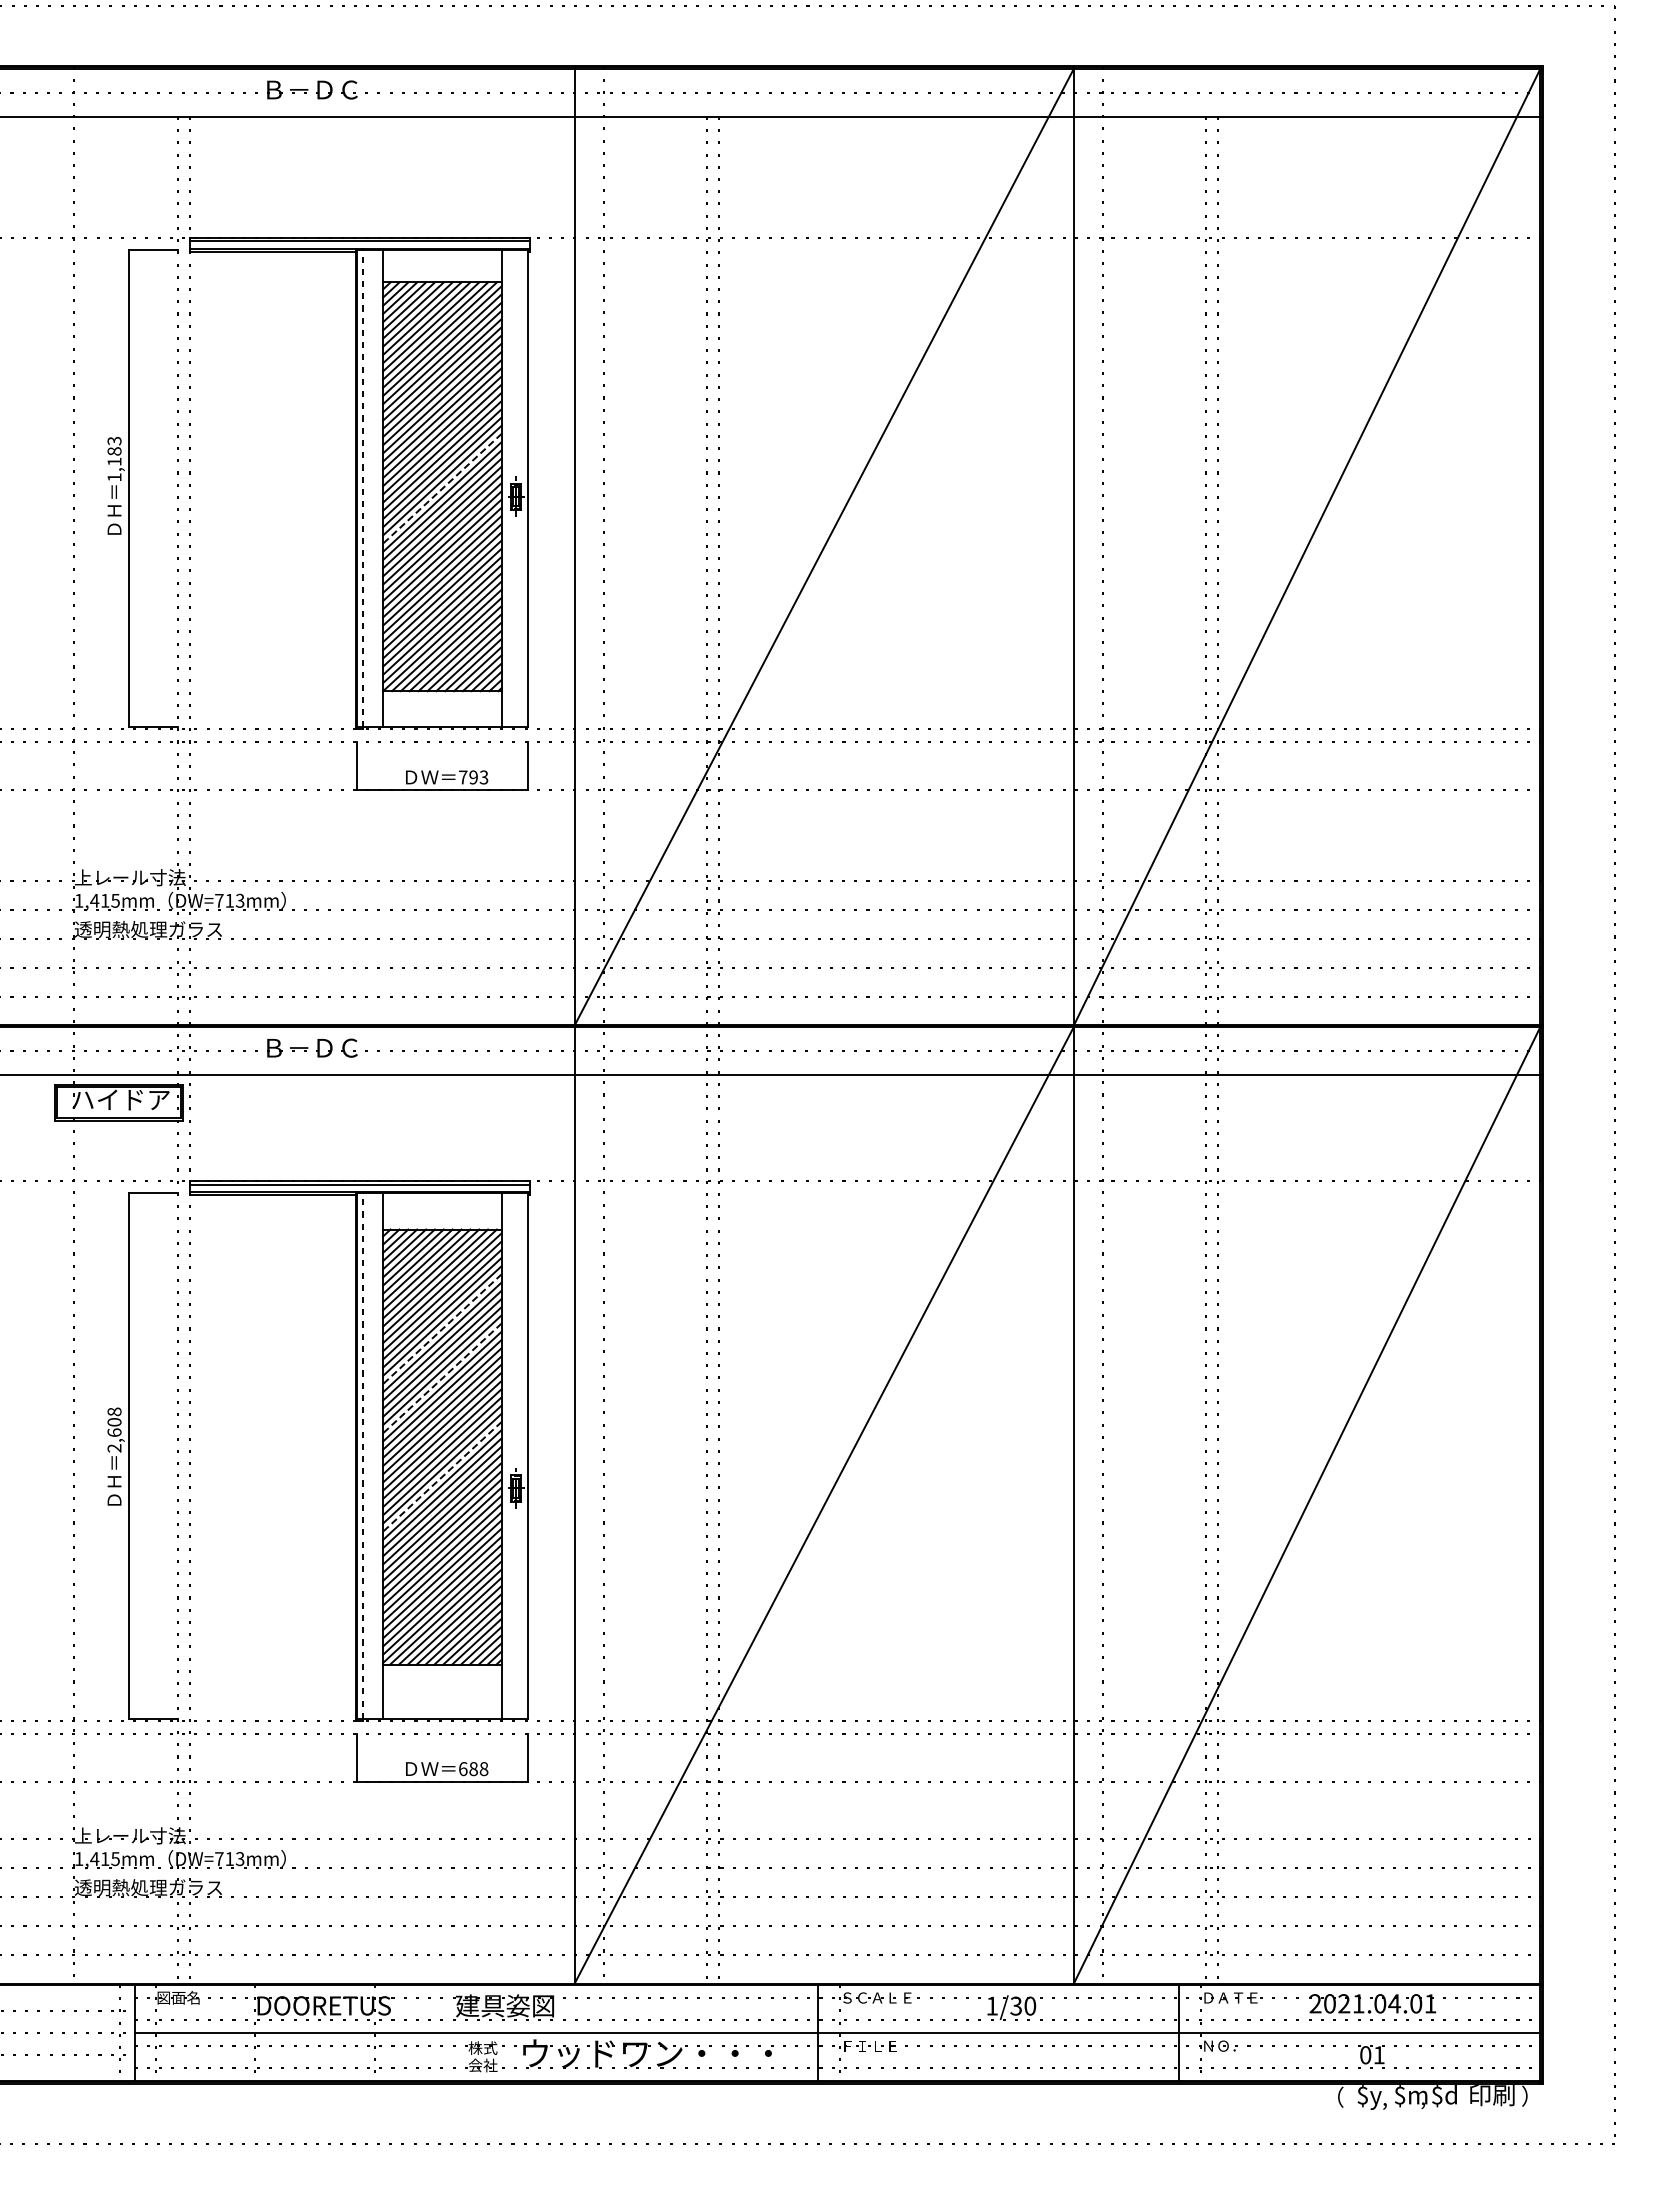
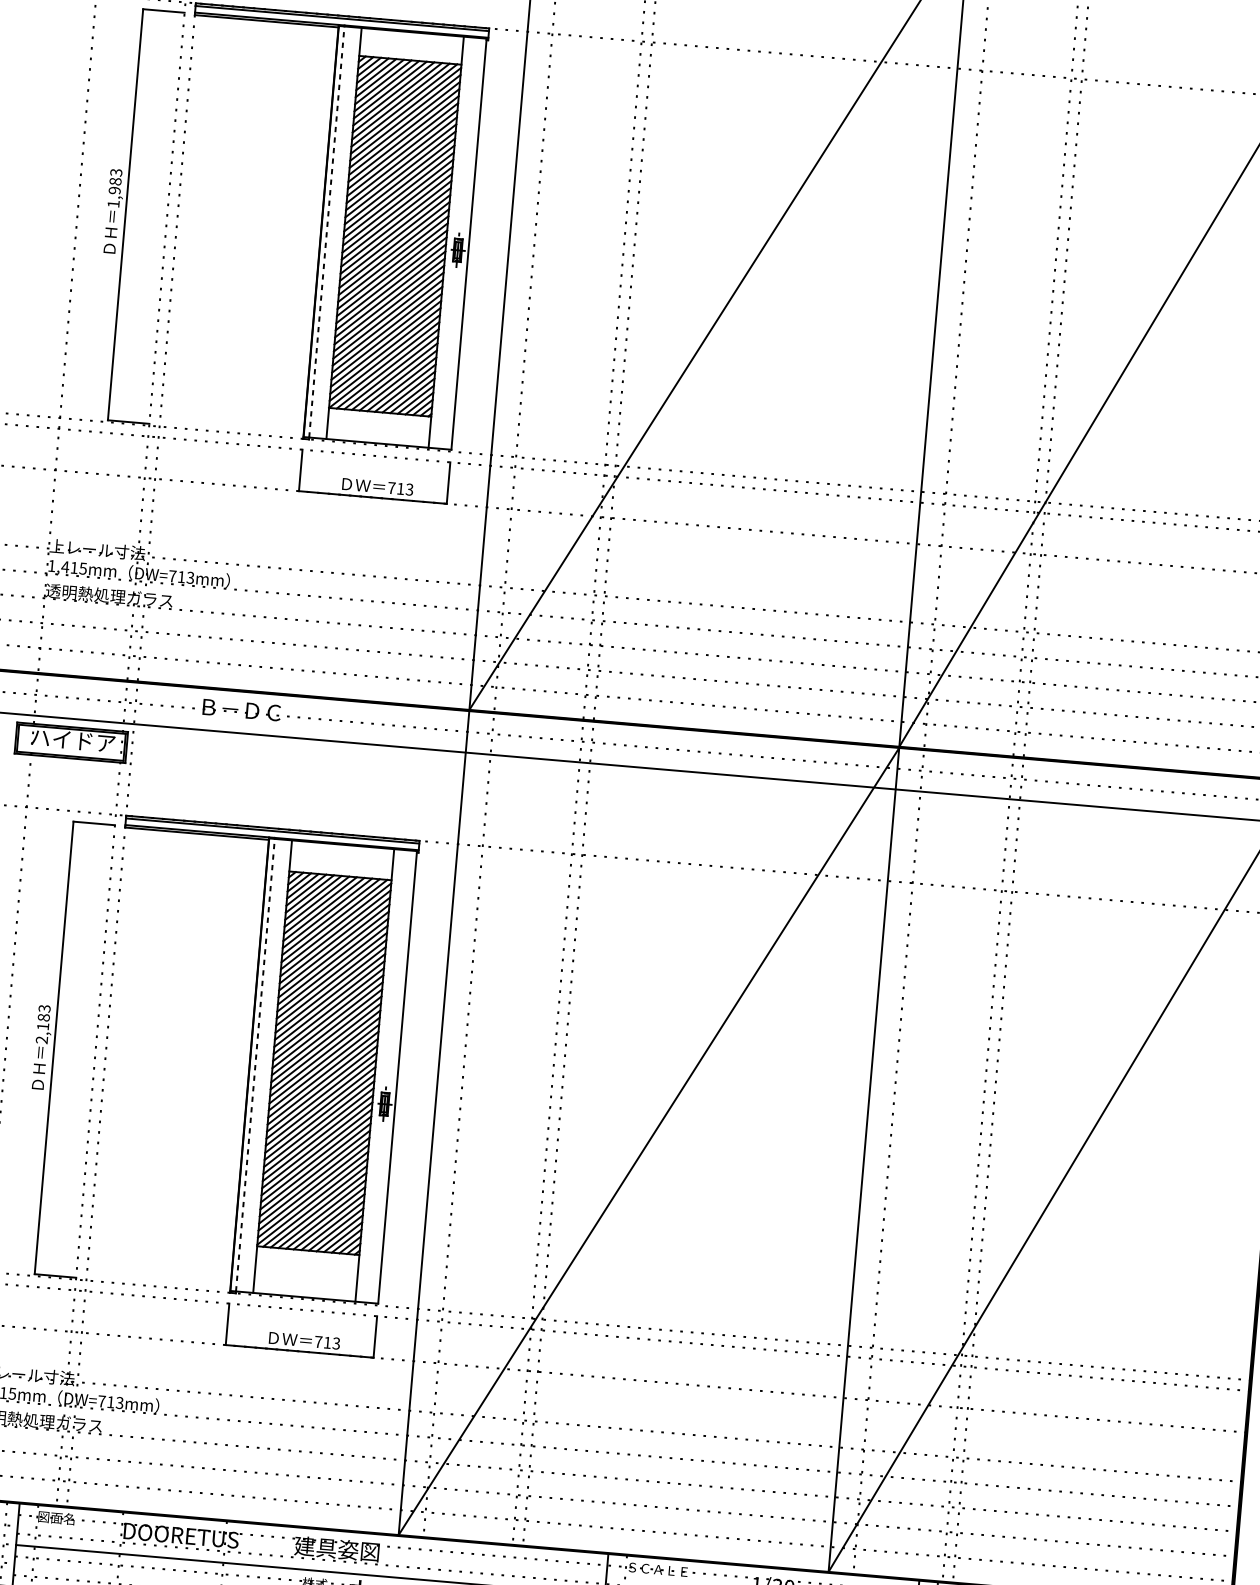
text: (114, 461) -> (114, 190), 1,183 -> 1,983
line: (442, 488) -> (395, 237), dashed -> solid
text: (473, 777) -> (400, 488), 793 -> 713
line: (442, 1329) -> (333, 961), dashed -> solid
line: (442, 1378) -> (329, 1004), dashed -> solid
text: (114, 1421) -> (43, 1016), 2,608 -> 2,183
line: (442, 1476) -> (322, 1088), dashed -> solid
text: (473, 1769) -> (327, 1343), 688 -> 713

